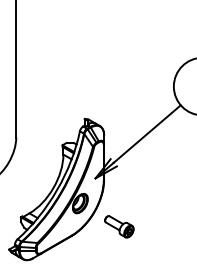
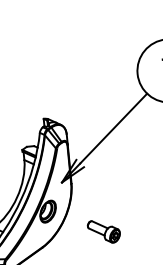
part: (119, 226) -> (104, 231), moved

